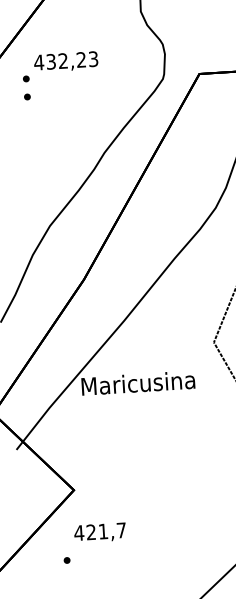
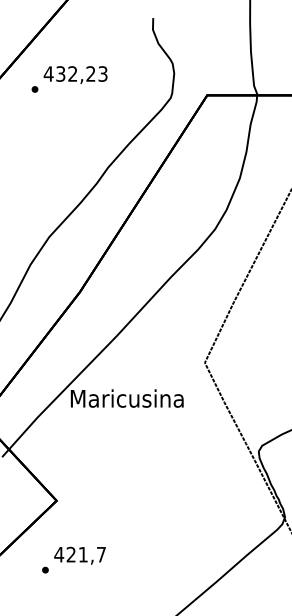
part: (26, 97) -> (34, 107), removed
text: (99, 532) -> (79, 555), moved

